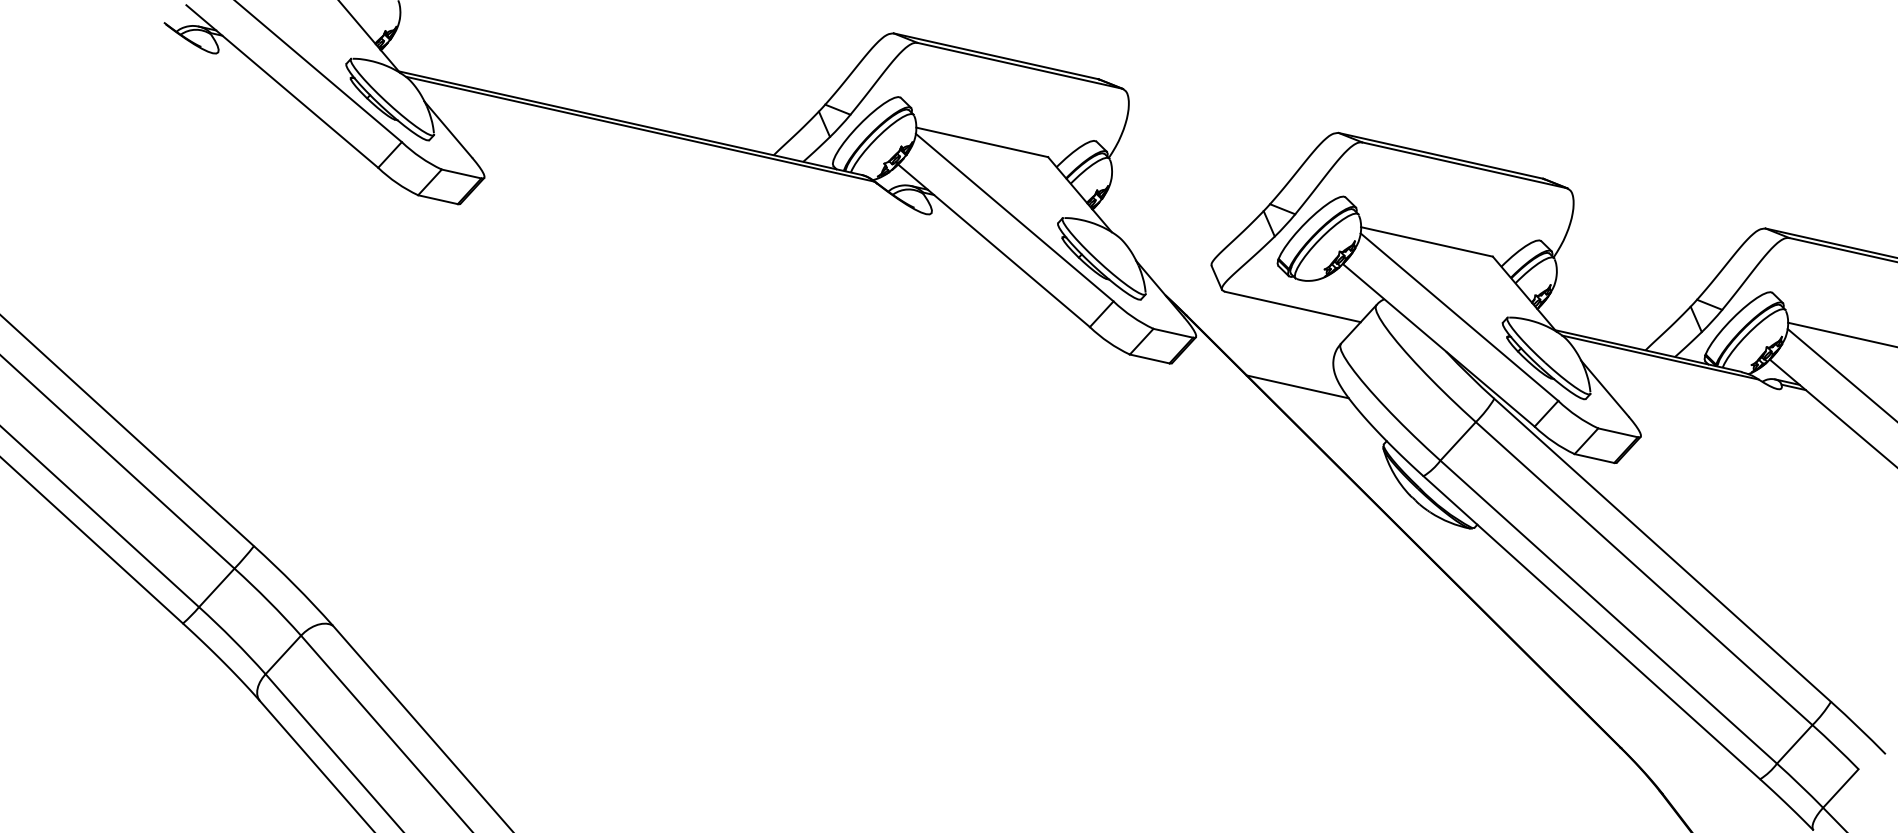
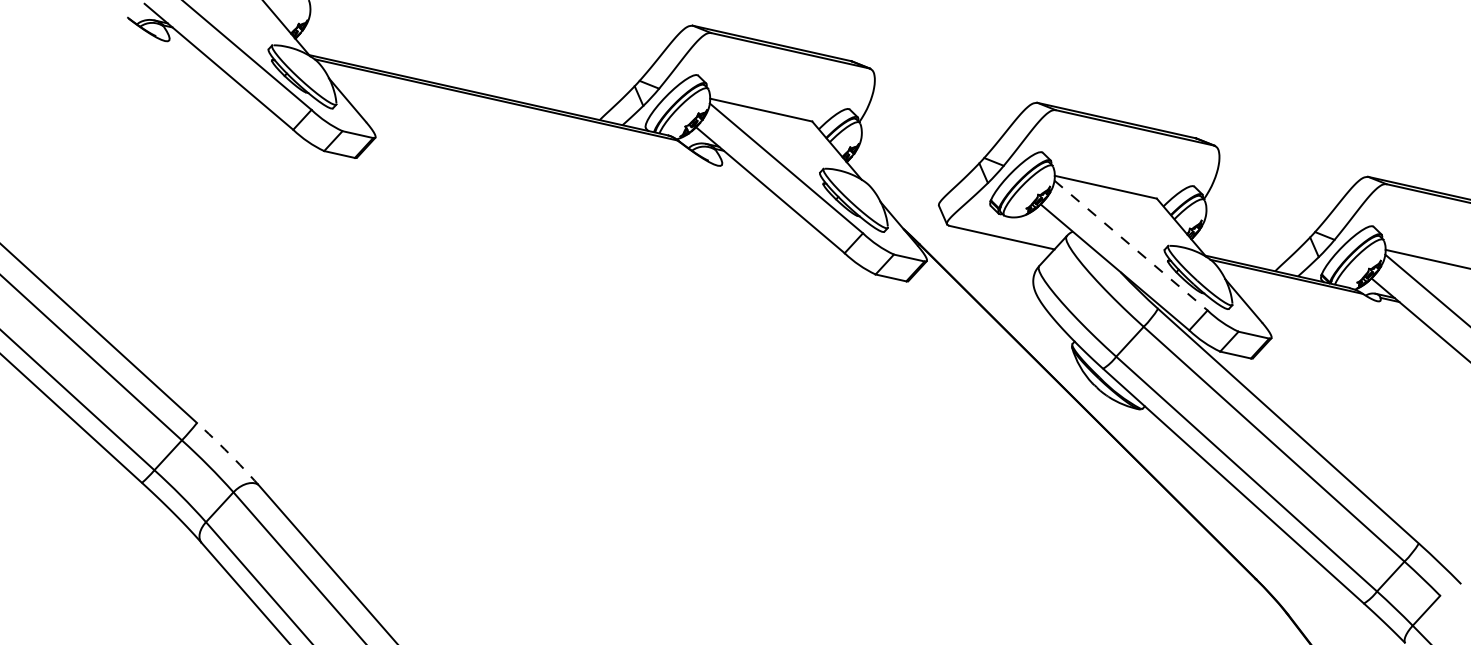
line: (1459, 317) -> (1131, 245), solid -> dashed
line: (1297, 386) -> (1005, 299), removed
arc: (294, 584) -> (228, 452), solid -> dashed

